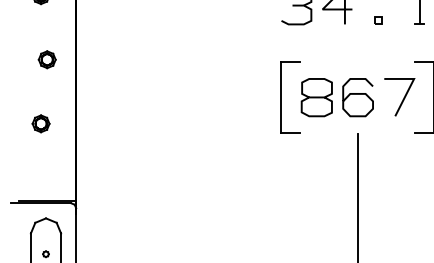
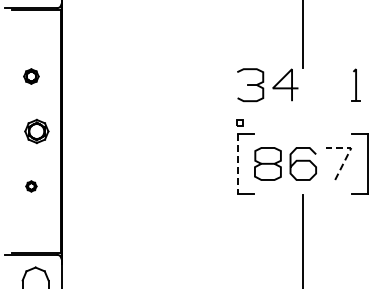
part: (378, 20) -> (239, 122), moved
part: (47, 59) -> (36, 131), size x1.6
line: (411, 83) -> (349, 151), solid -> dashed
line: (281, 98) -> (237, 164), solid -> dashed
part: (41, 123) -> (31, 186), size x0.7

